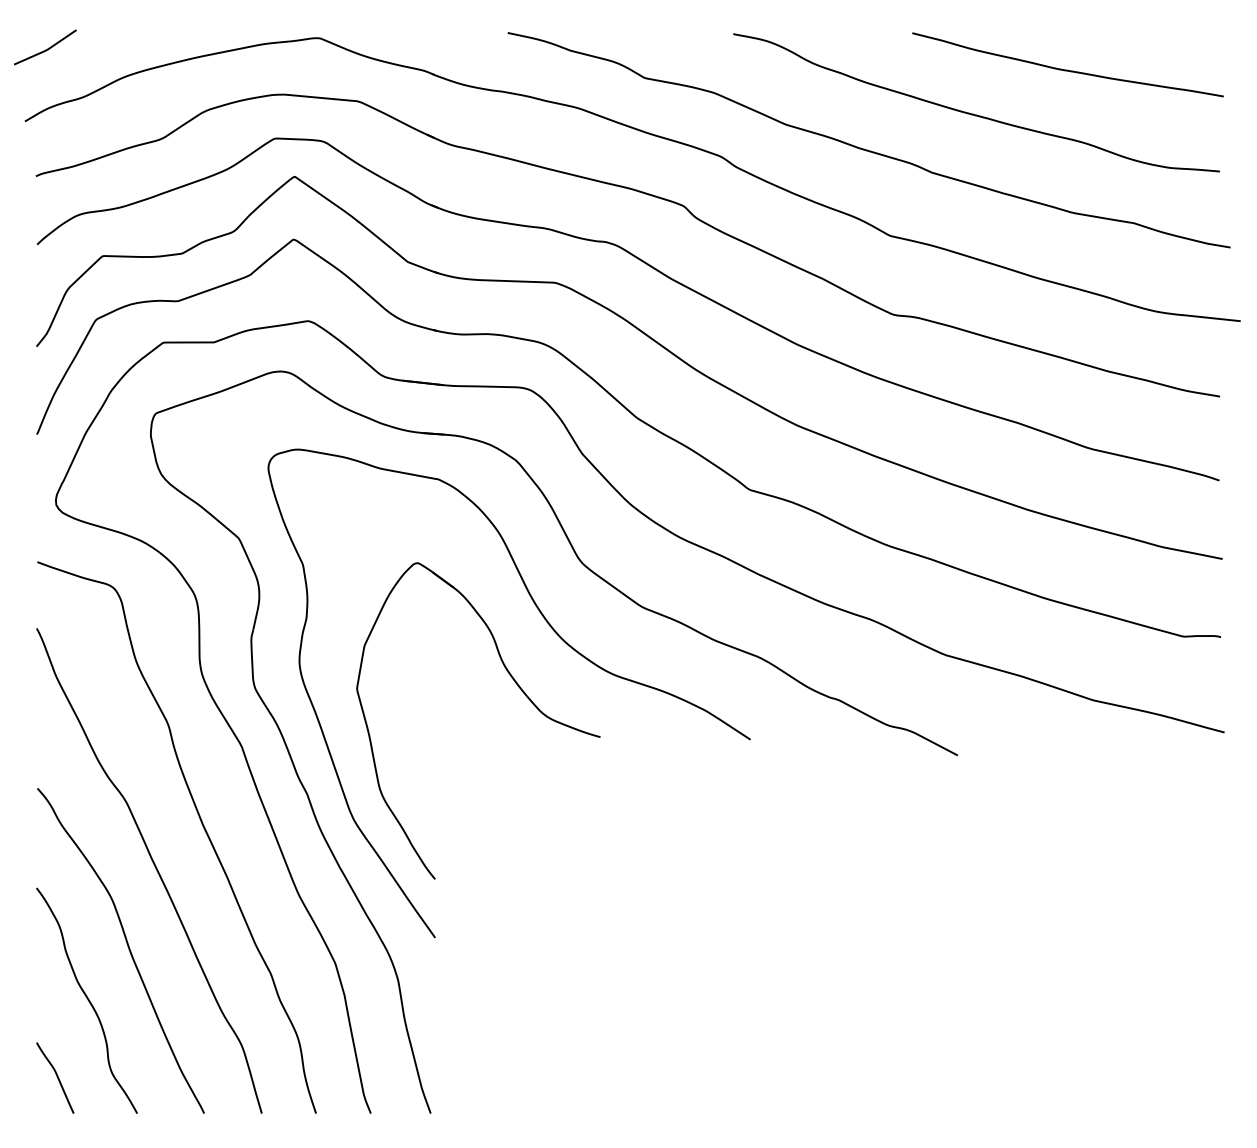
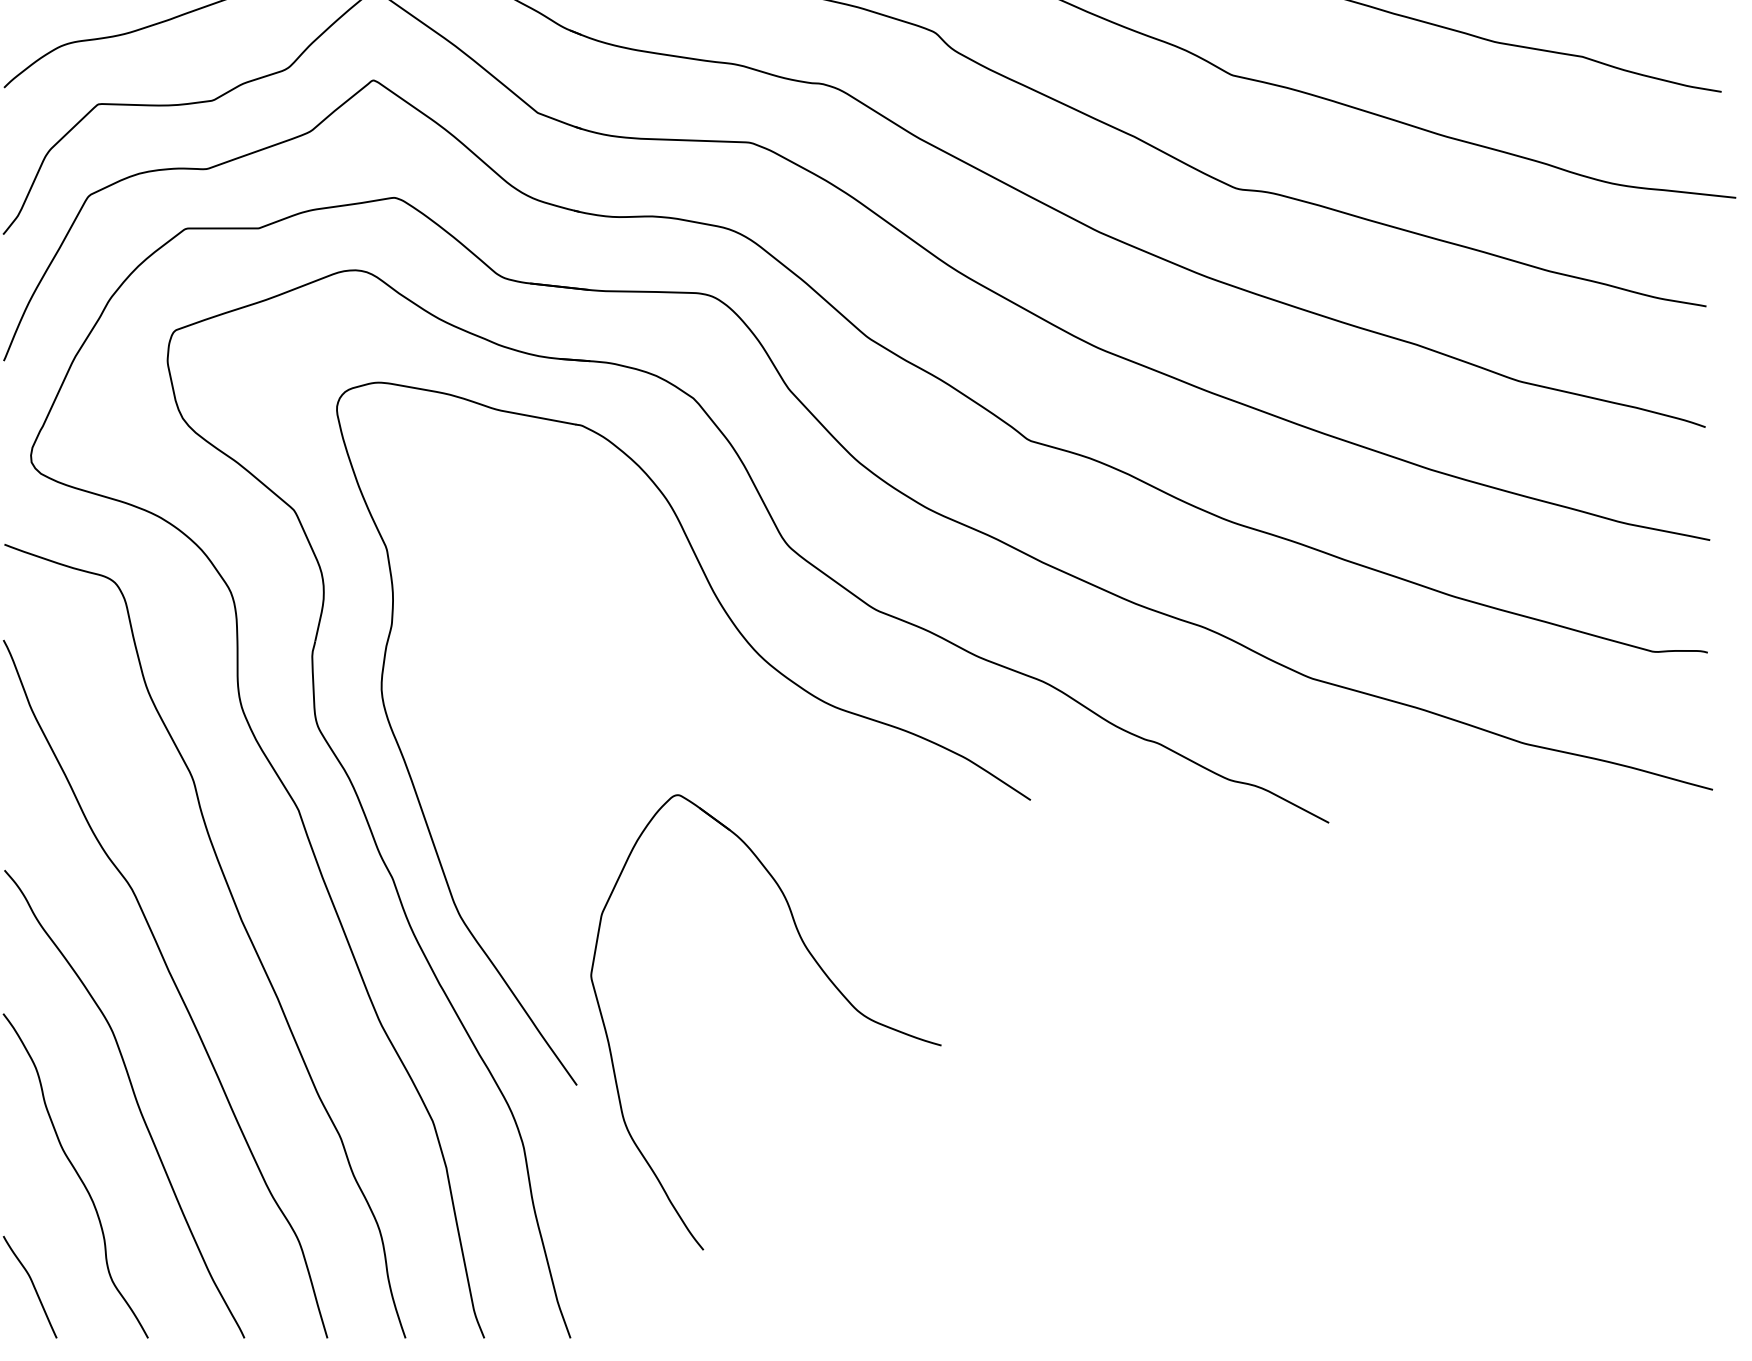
part: (517, 686) -> (822, 972), moved

